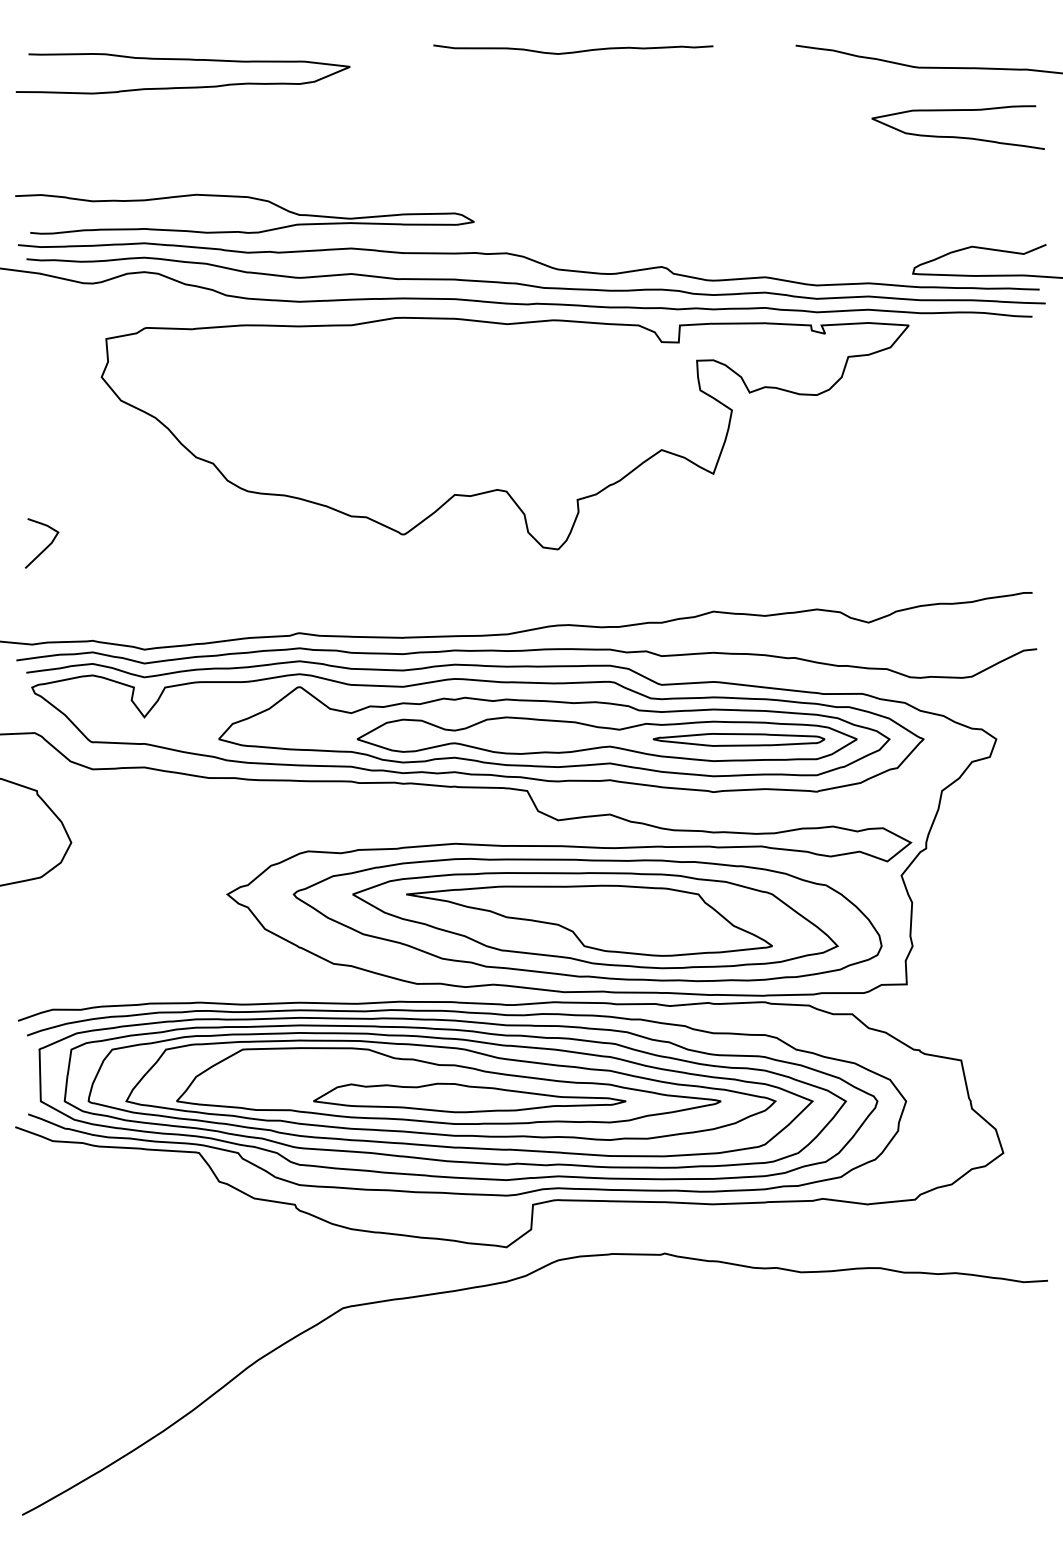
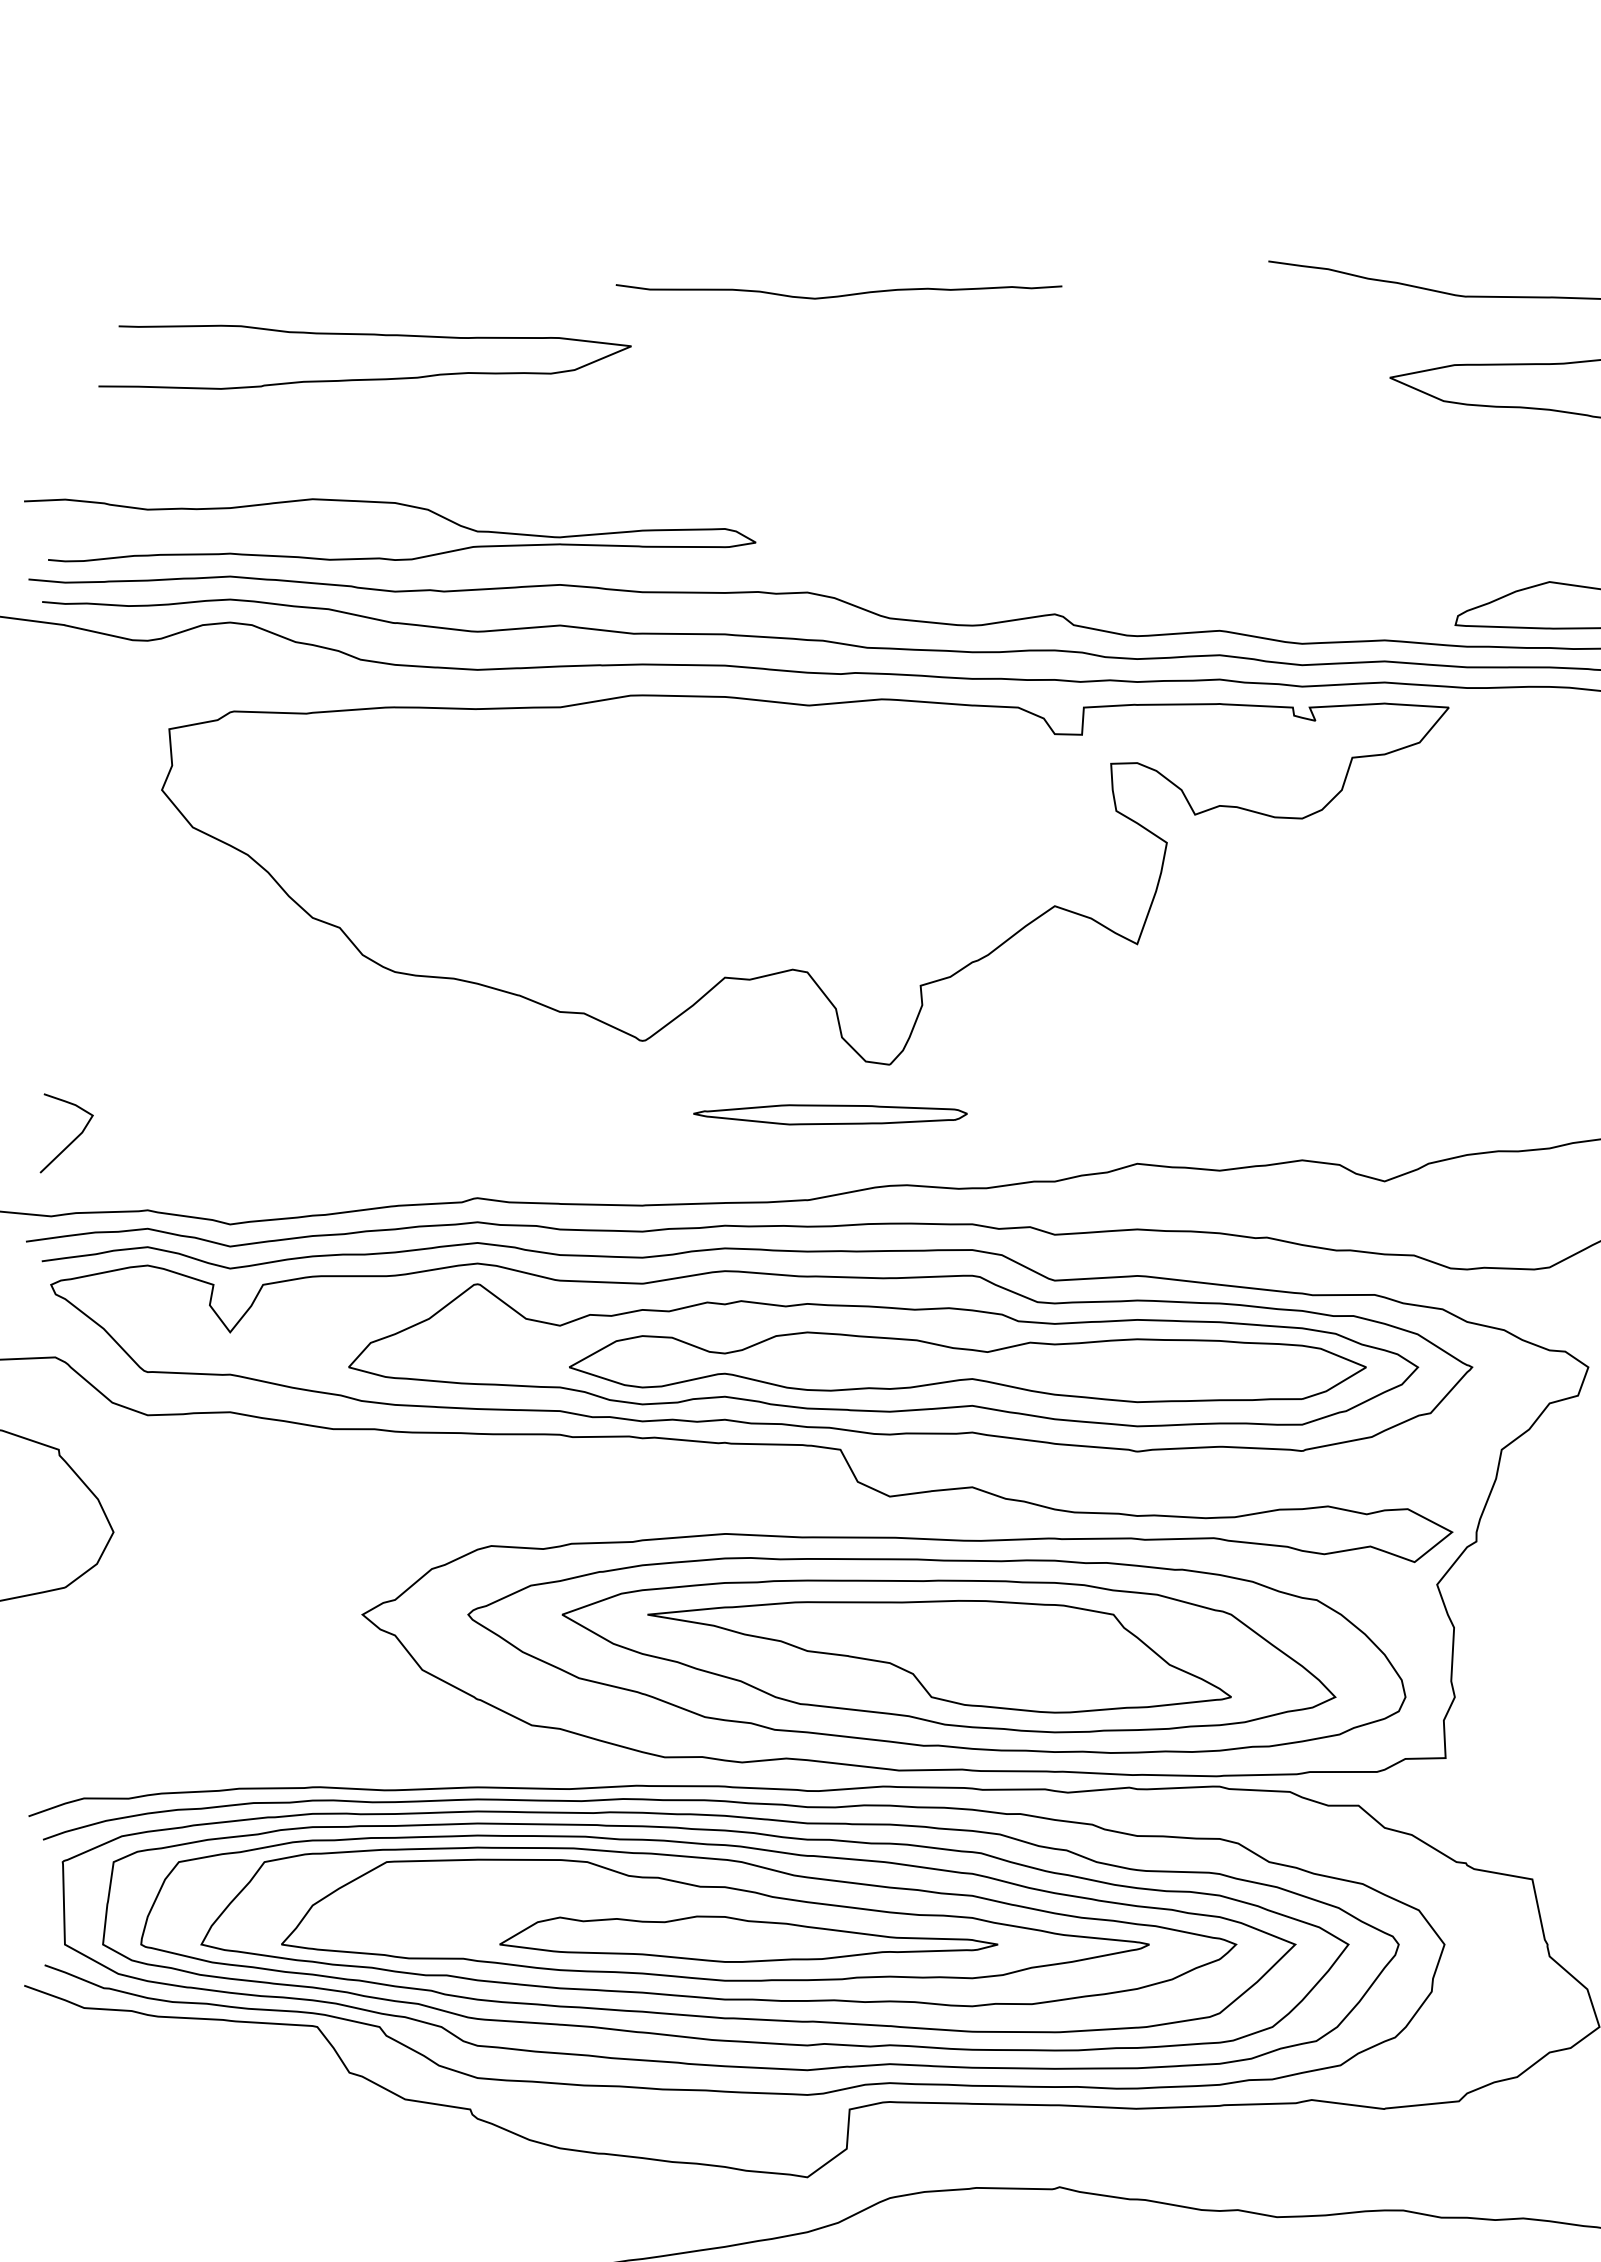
curve: (573, 51) -> (839, 294), moved
curve: (182, 60) -> (364, 336), moved
curve: (45, 547) -> (72, 1139), moved
part: (738, 739) -> (829, 1114), moved

